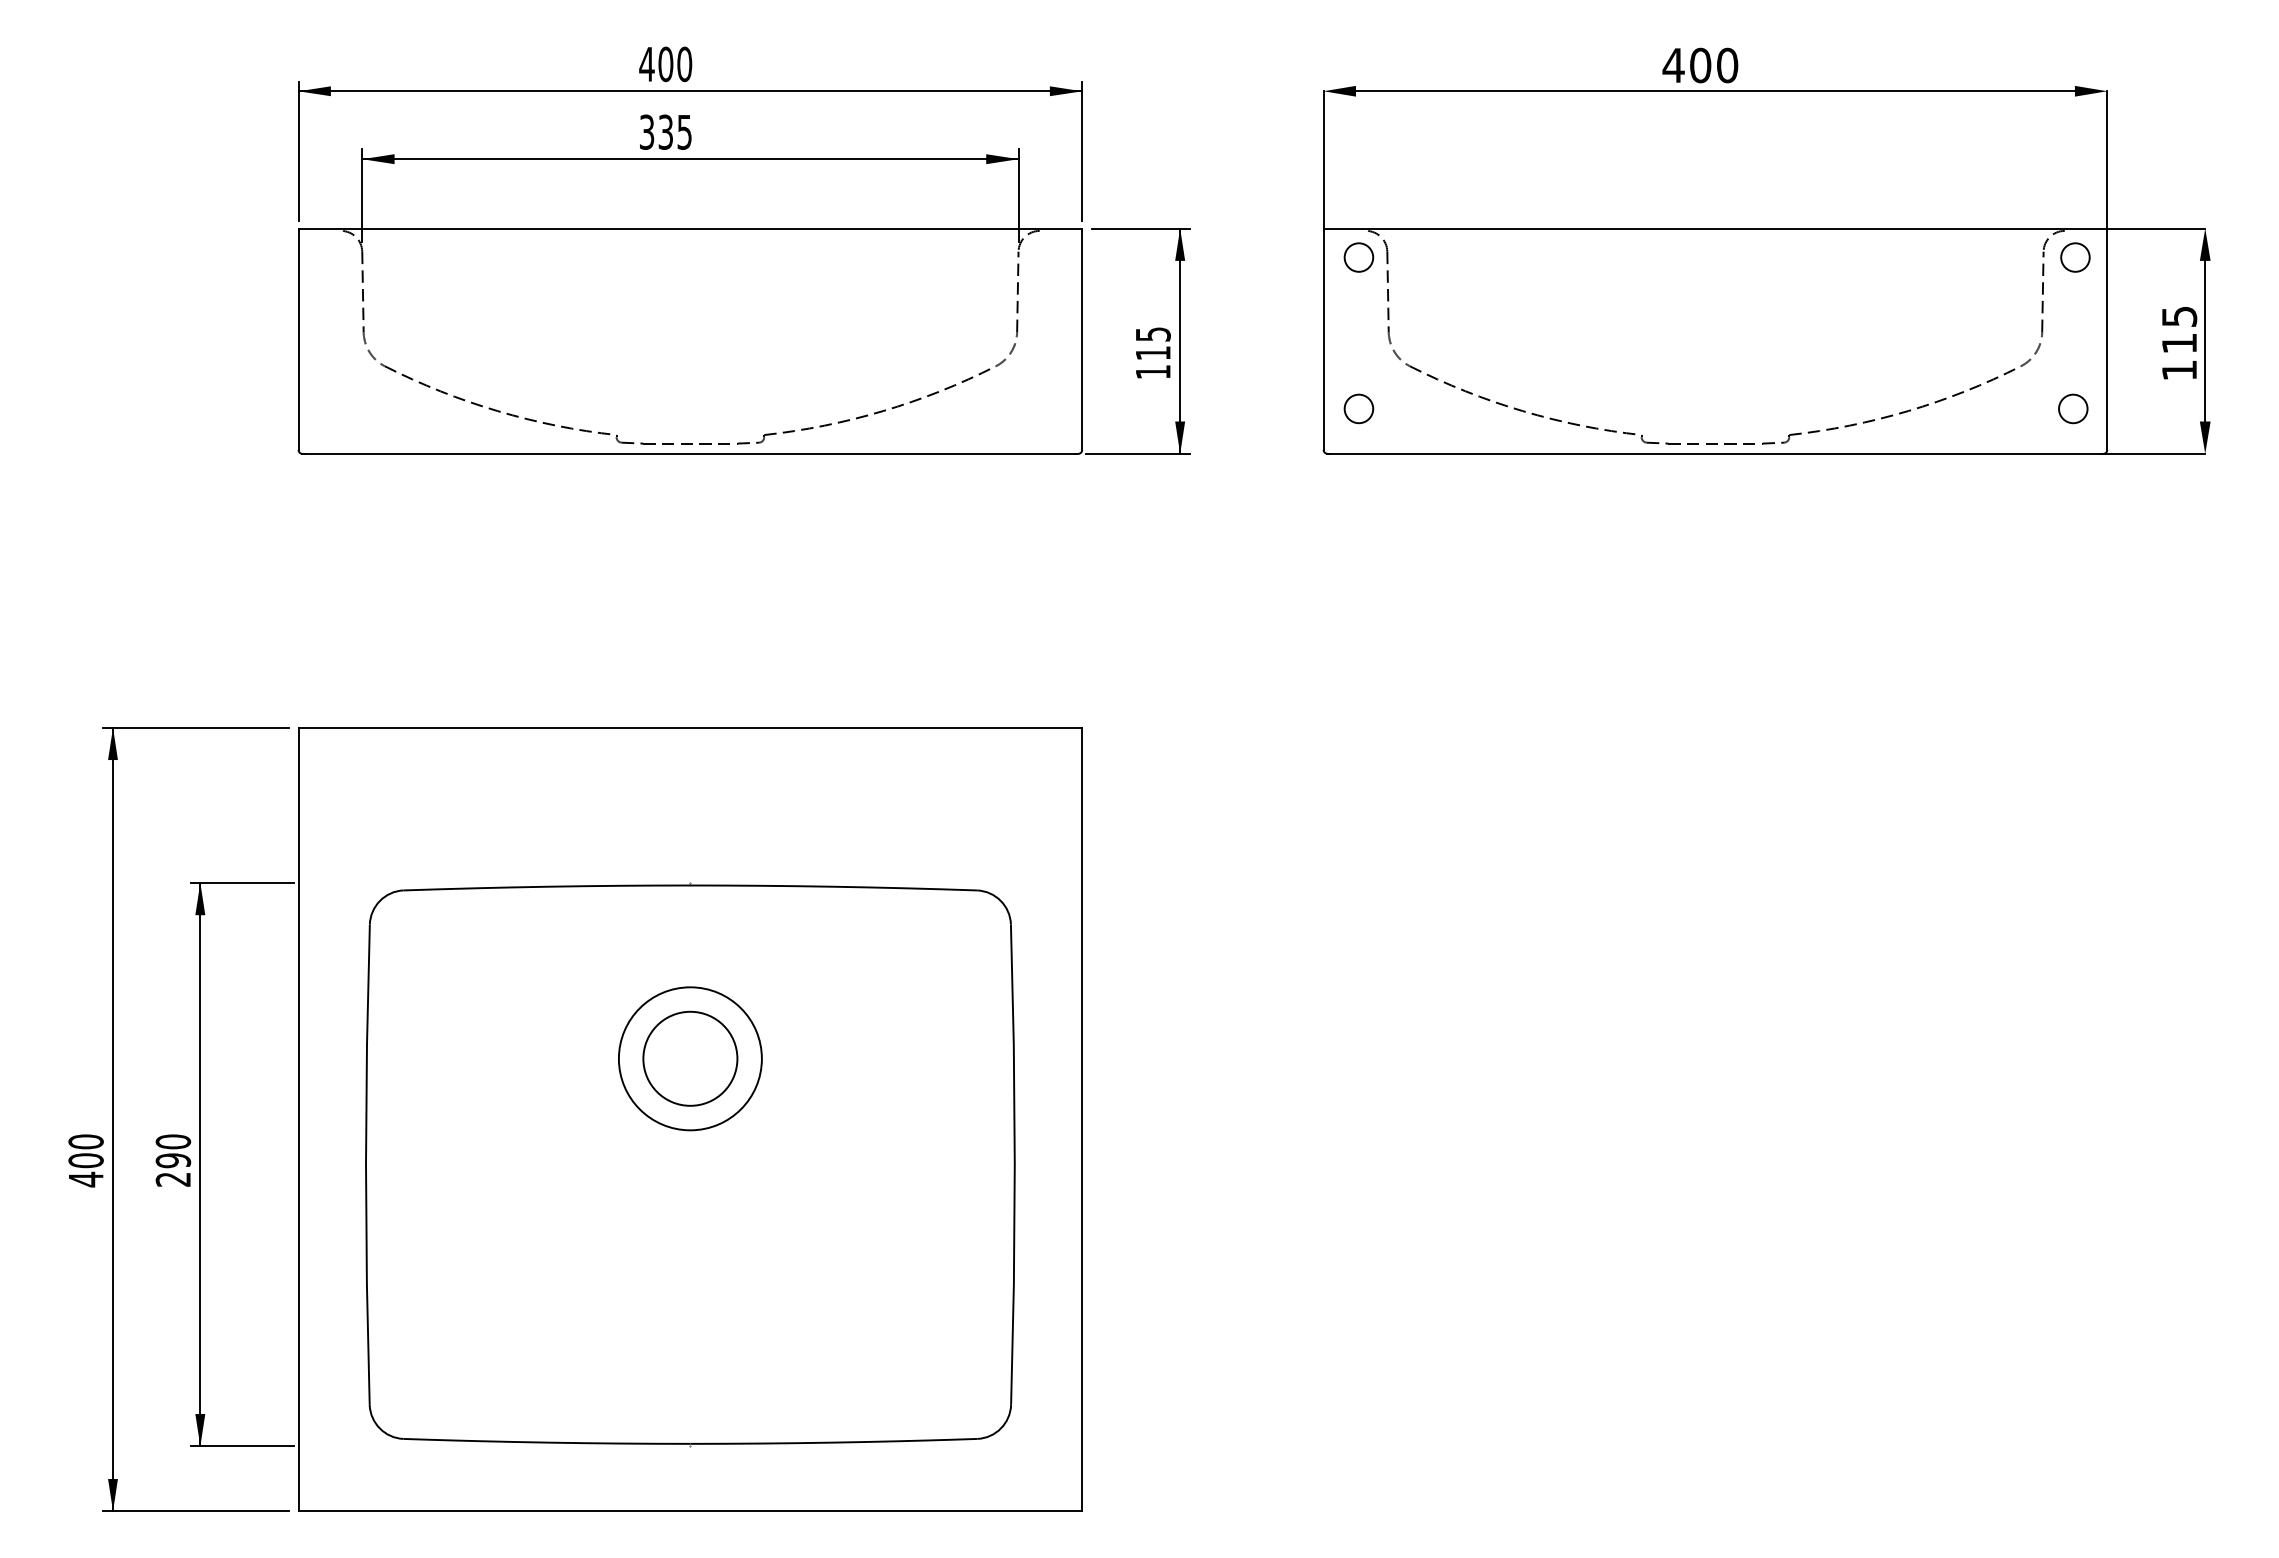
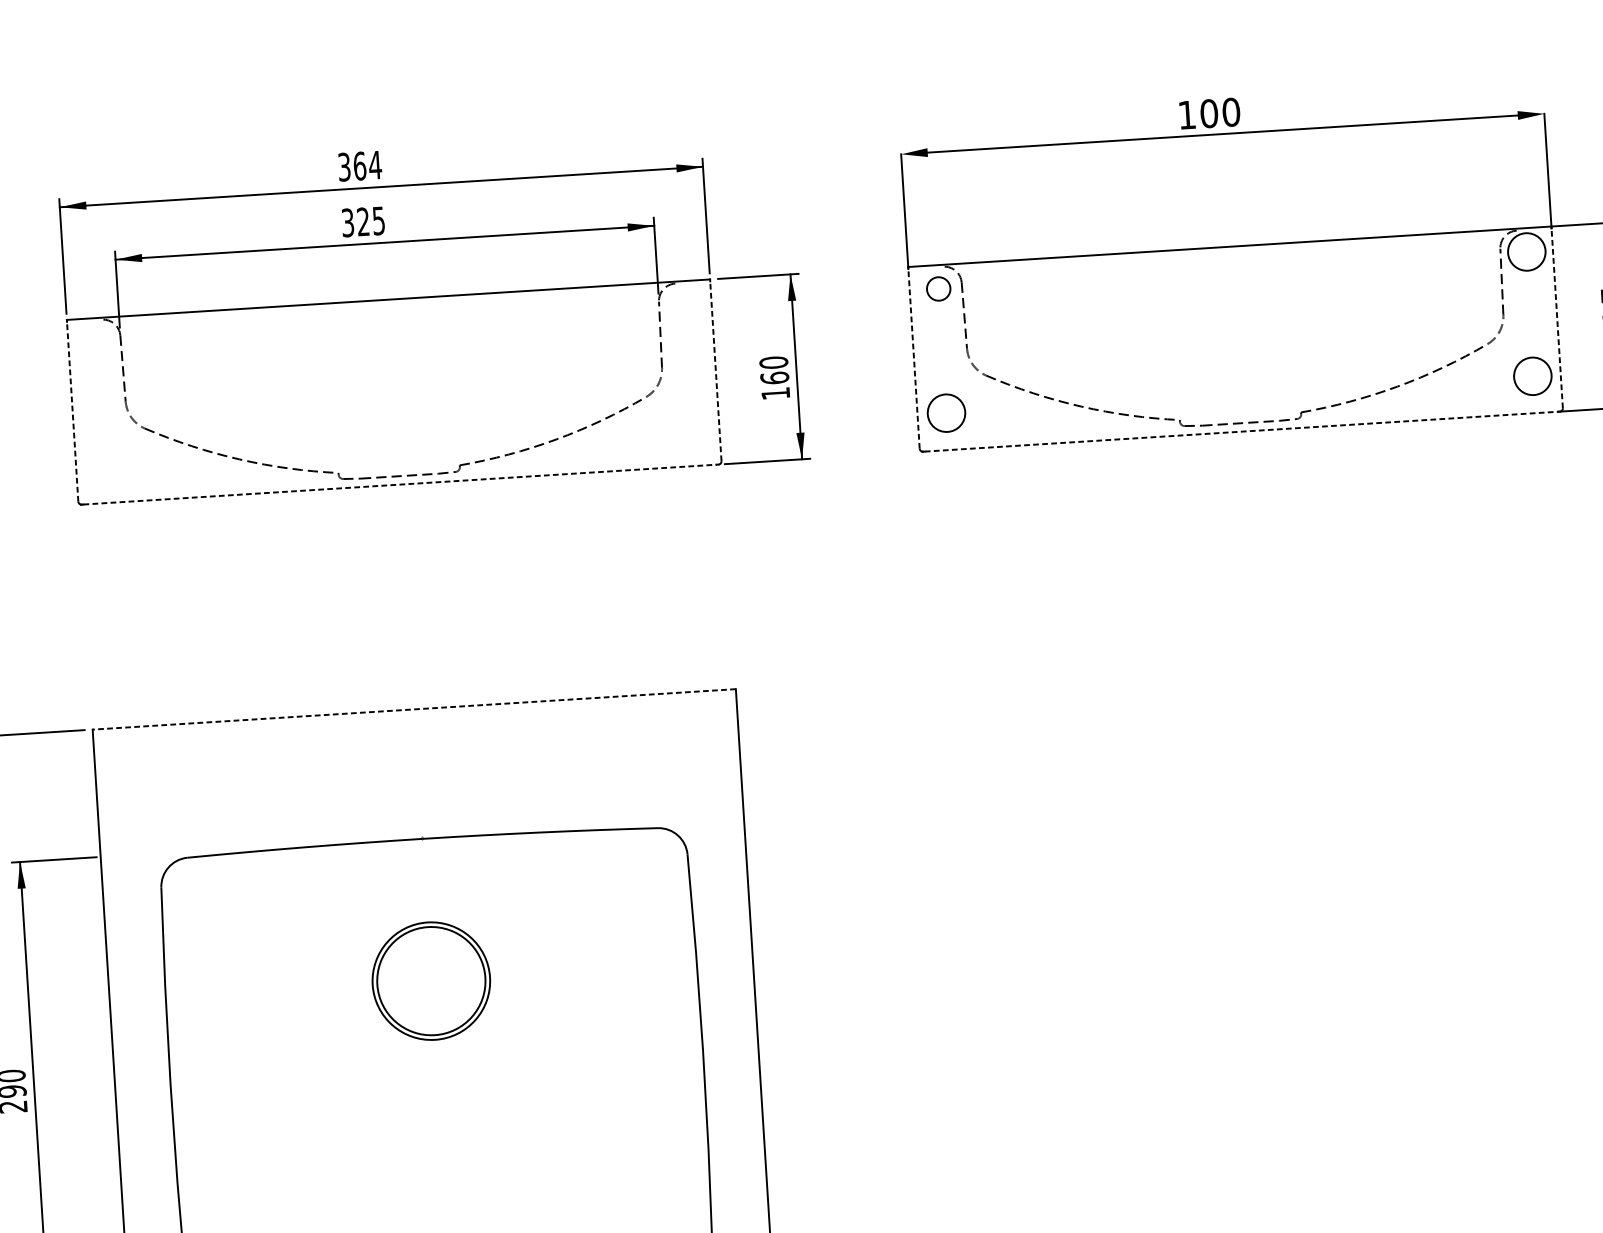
text: (665, 64) -> (359, 166), 400 -> 364
text: (1673, 65) -> (1186, 115), 400 -> 100
text: (665, 132) -> (363, 222), 335 -> 325
circle: (2075, 257) -> (1526, 251), size x1.6
line: (298, 340) -> (72, 411), solid -> dashed
line: (1082, 340) -> (716, 371), solid -> dashed
line: (1323, 340) -> (913, 358), solid -> dashed
line: (2107, 340) -> (1557, 318), solid -> dashed
text: (1152, 343) -> (773, 370), 115 -> 160
circle: (1358, 408) -> (946, 412), size x1.6
circle: (2073, 408) -> (1533, 375), size x1.6
line: (690, 453) -> (400, 484), solid -> dashed
line: (1715, 453) -> (1241, 431), solid -> dashed
line: (690, 727) -> (414, 709), solid -> dashed
circle: (690, 1058) -> (431, 980), size x1.4

